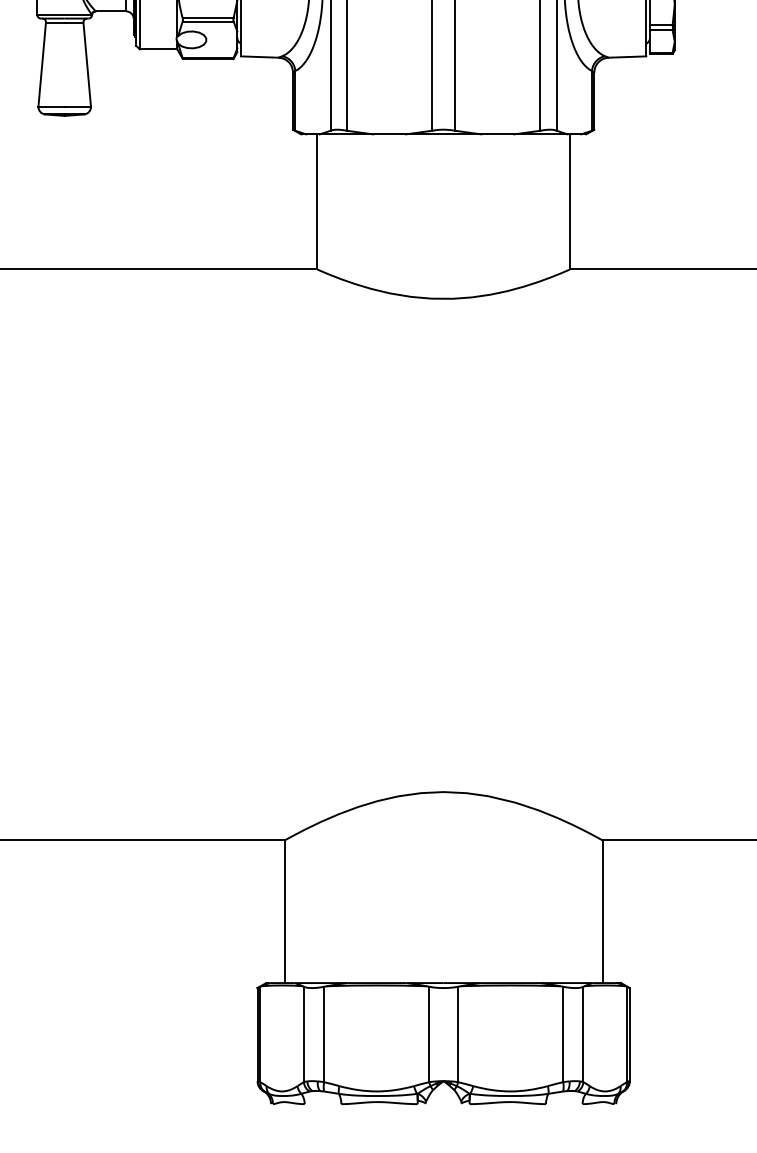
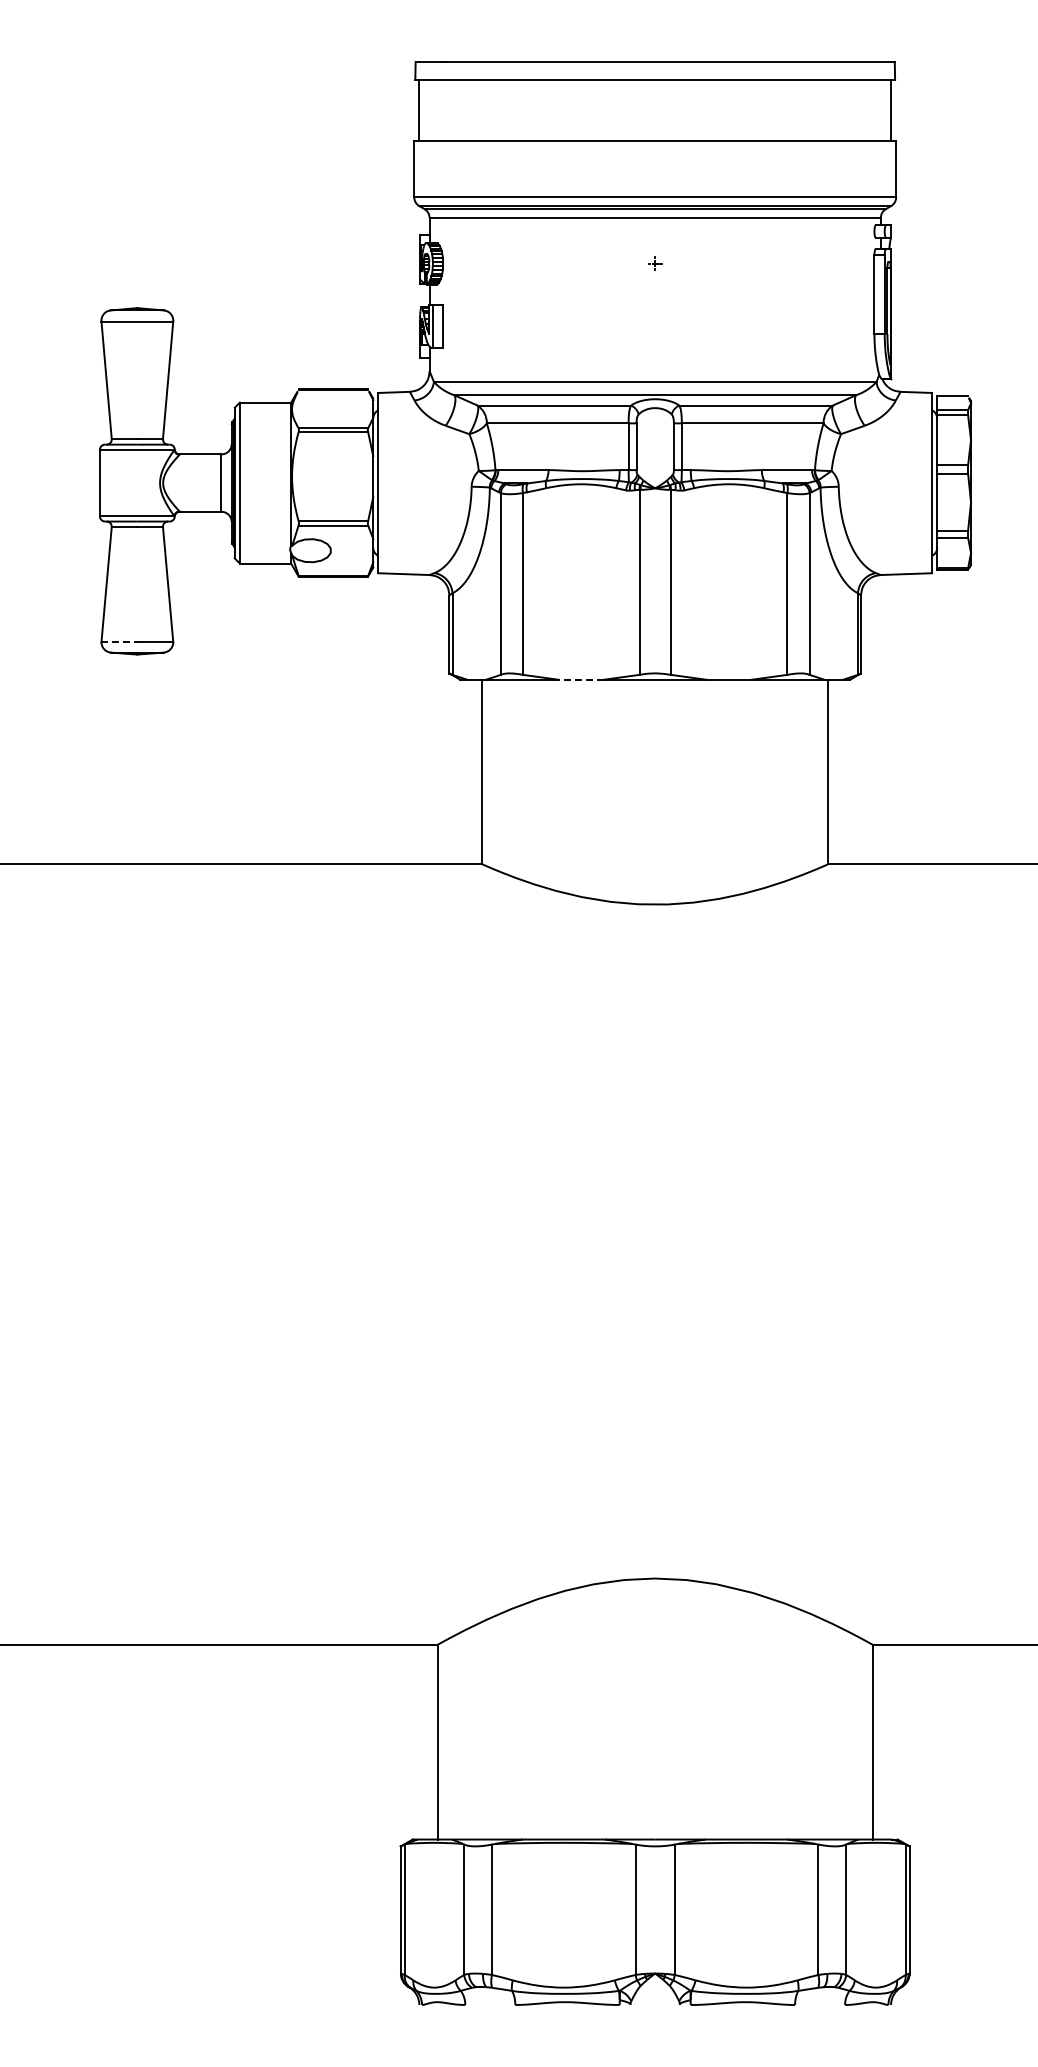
line: (51, 107) -> (119, 642), solid -> dashed
line: (389, 134) -> (581, 679), solid -> dashed

